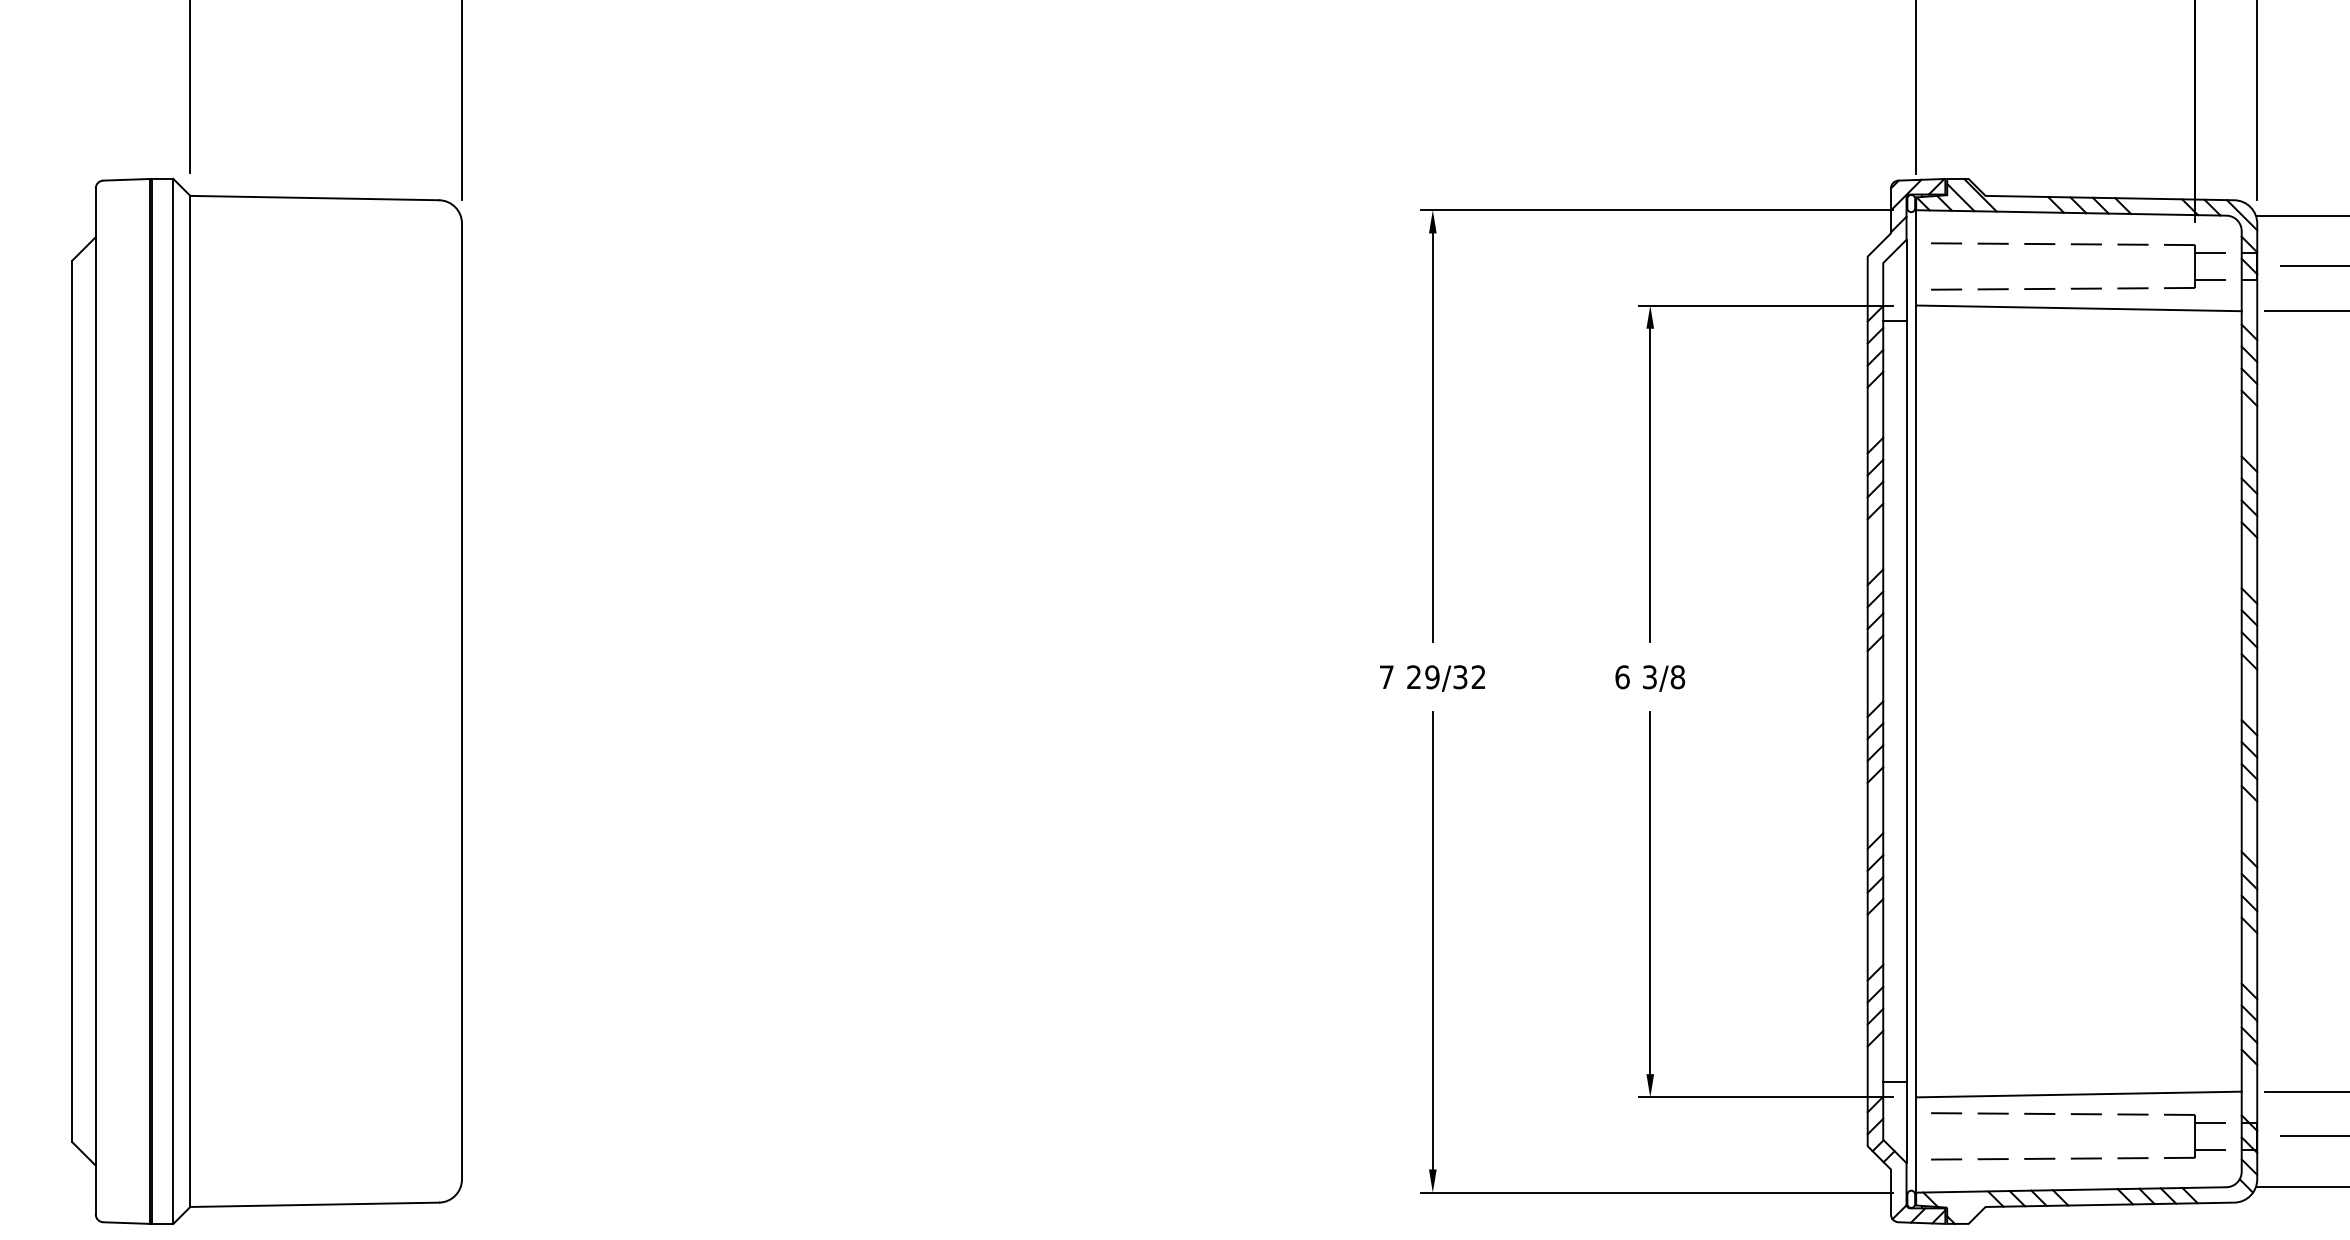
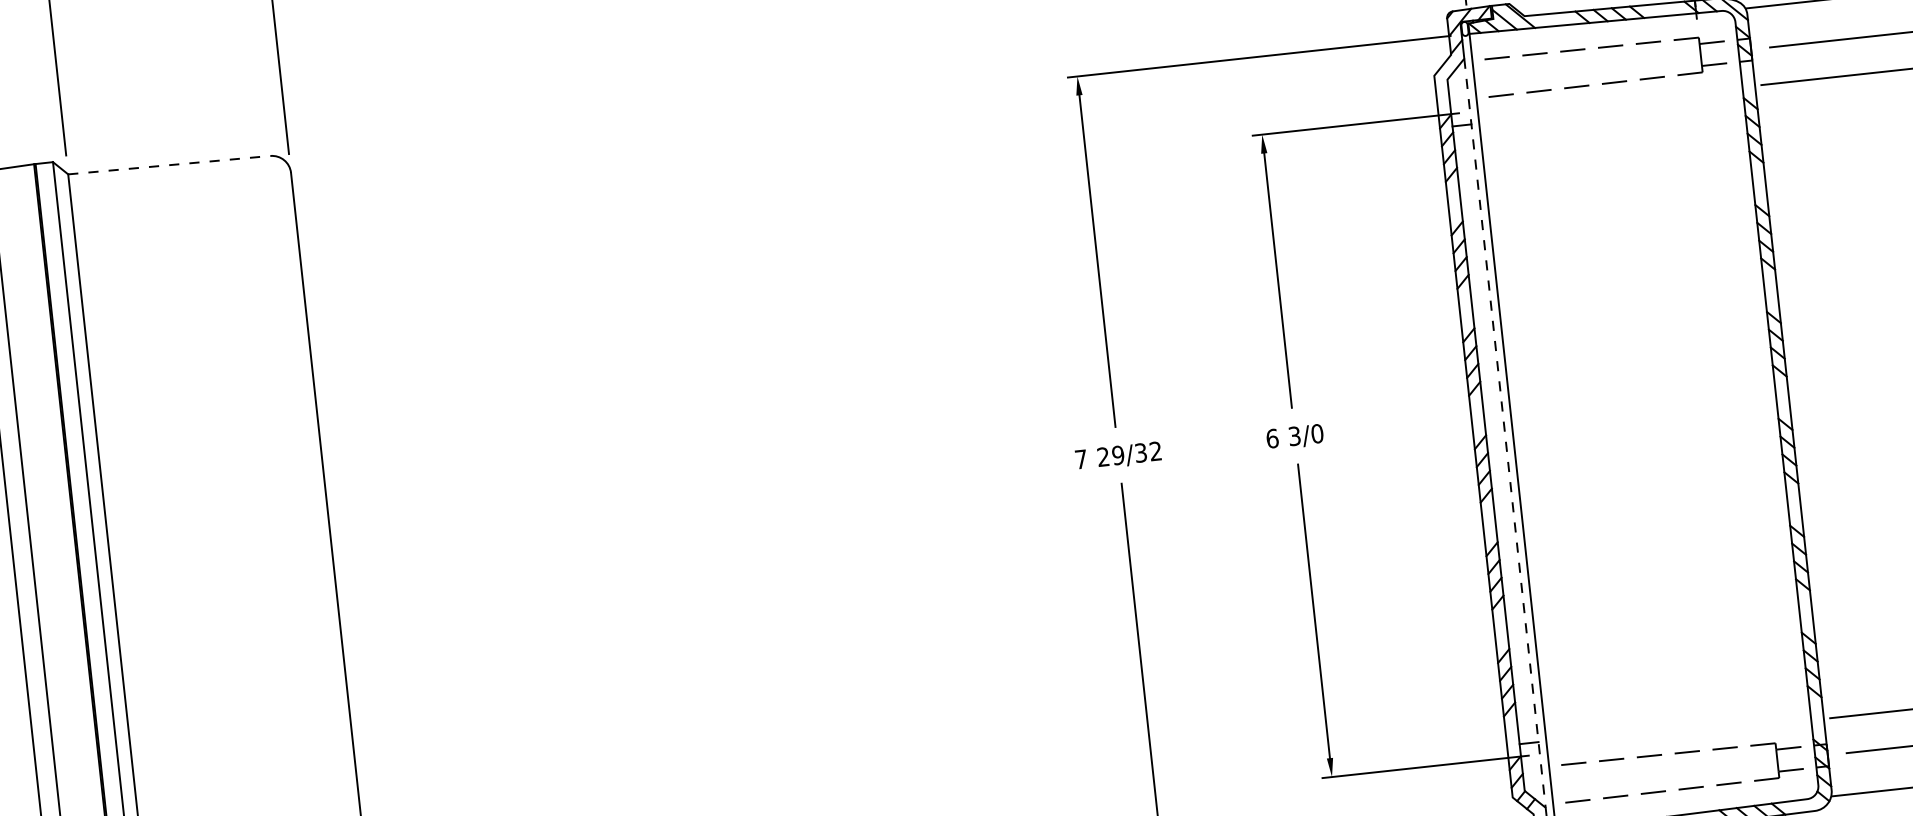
line: (315, 198) -> (169, 165), solid -> dashed
line: (2078, 308) -> (1609, 99), removed
text: (1677, 676) -> (1317, 433), 3/8 -> 3/0
line: (1906, 701) -> (1504, 433), solid -> dashed
line: (2078, 1094) -> (1679, 736), removed

